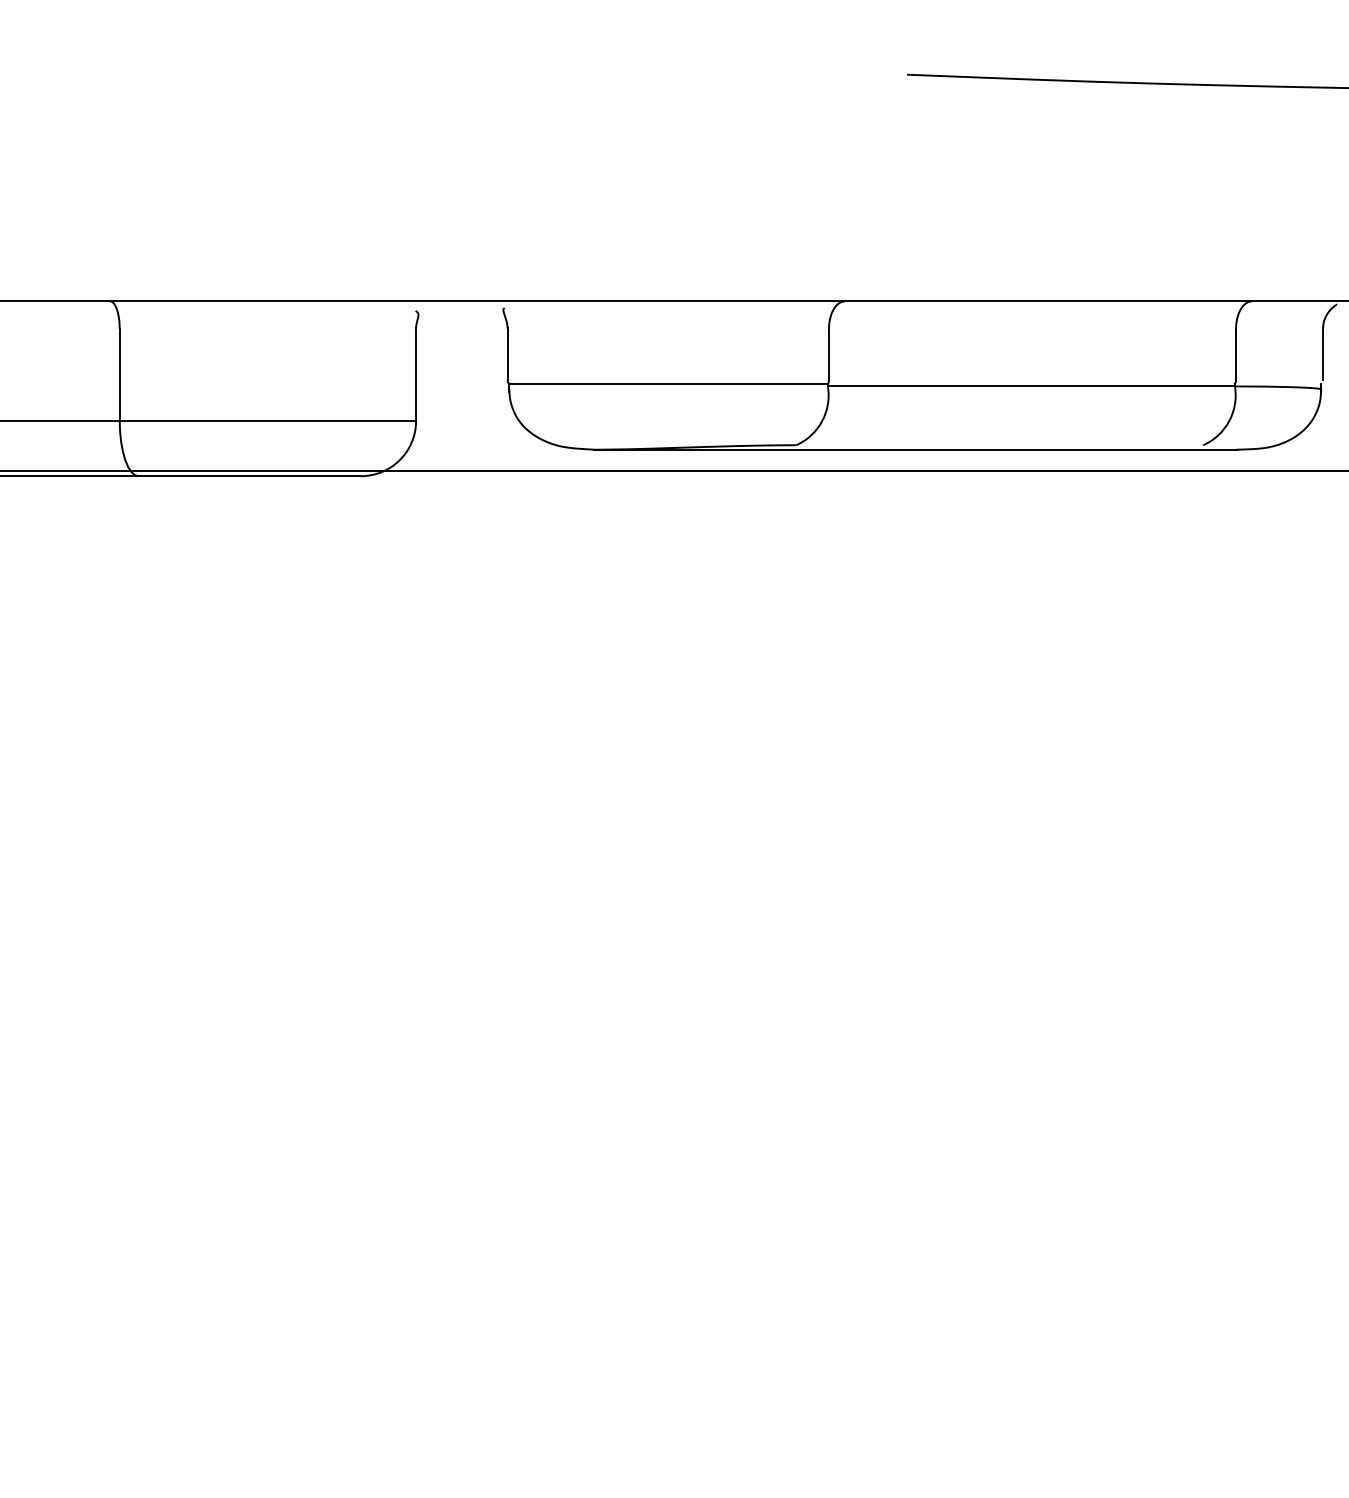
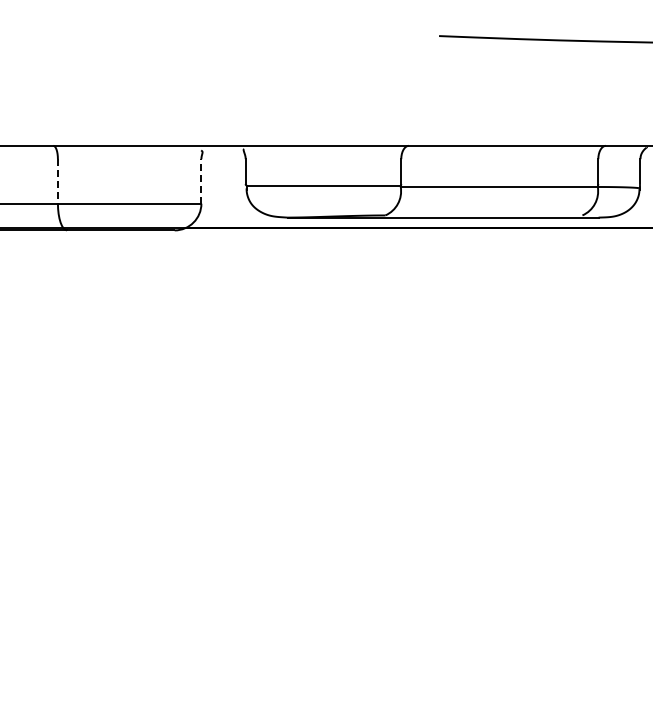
line: (118, 375) -> (57, 181), solid -> dashed
line: (416, 375) -> (201, 181), solid -> dashed

